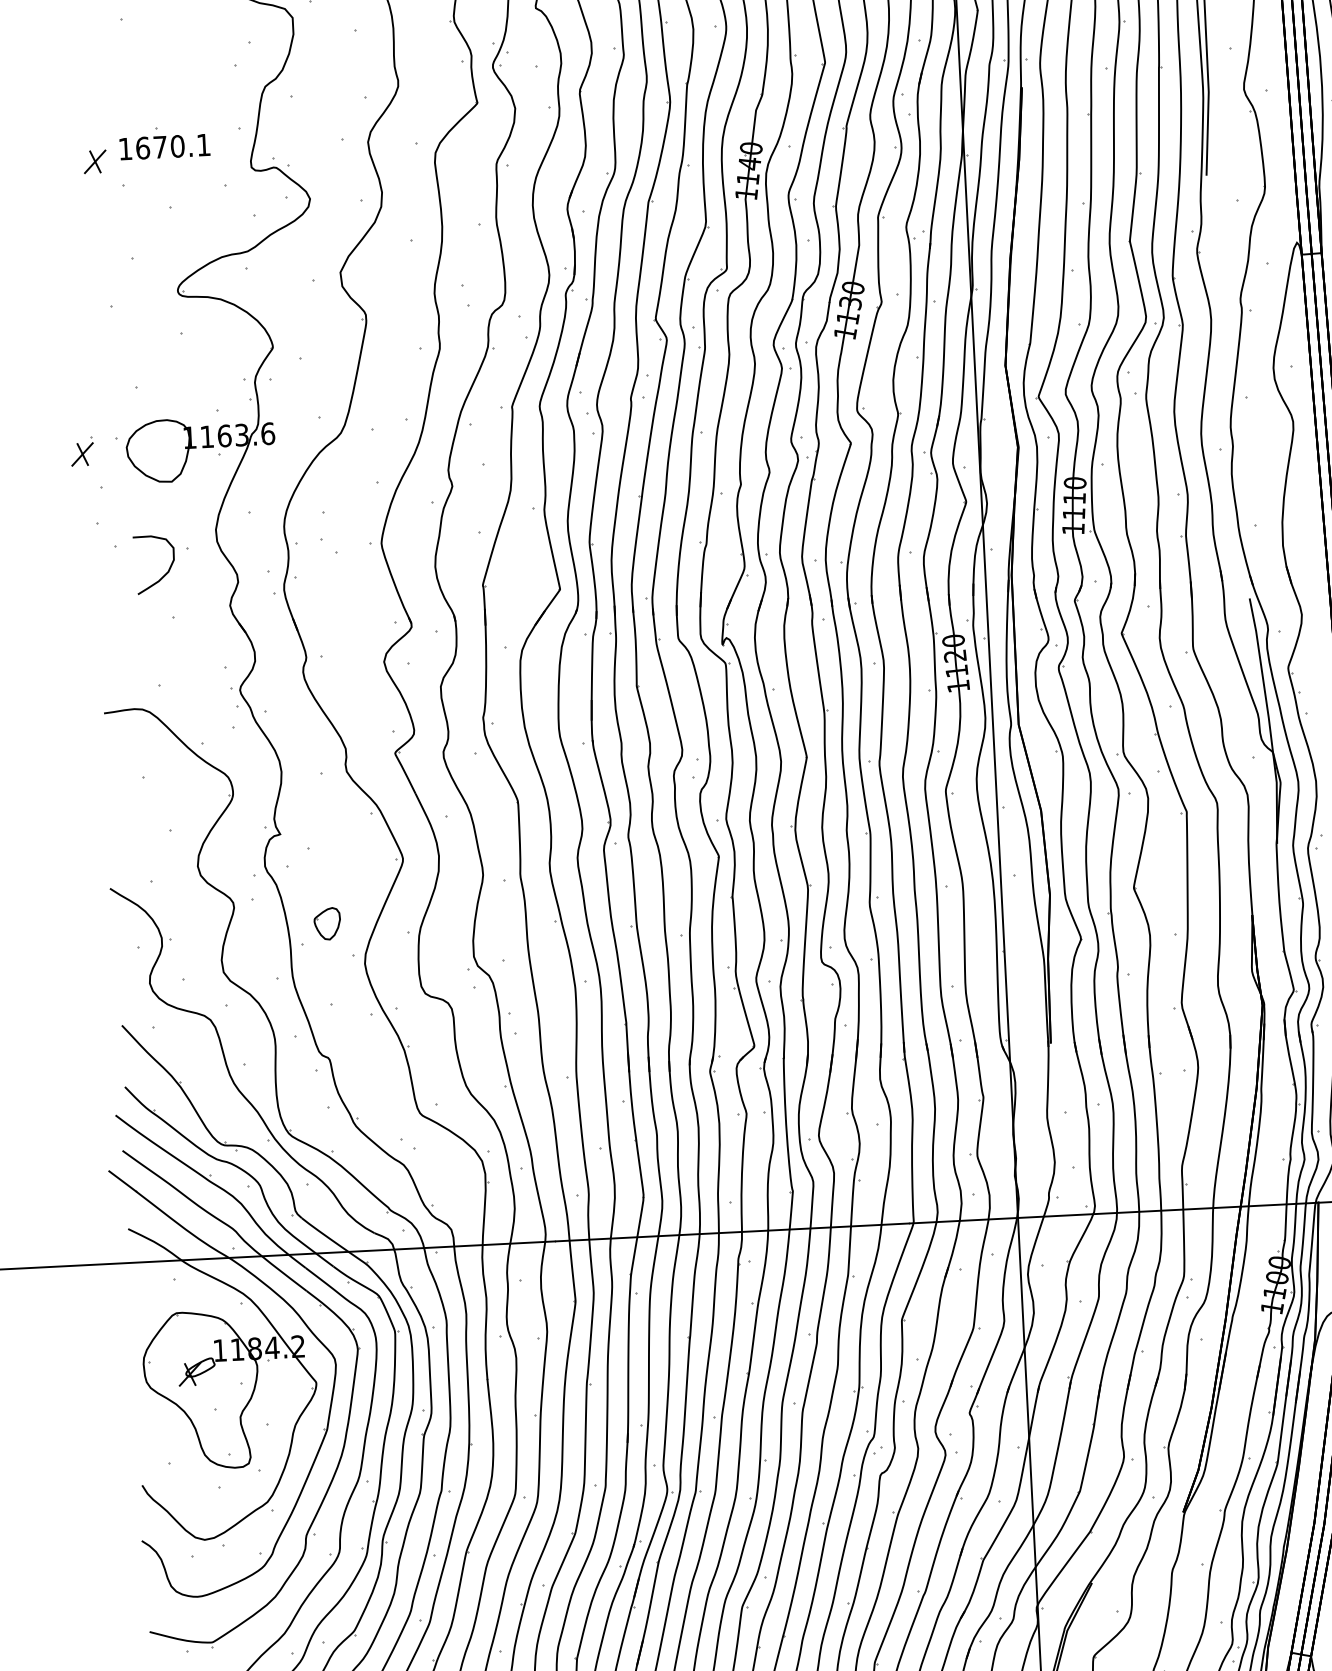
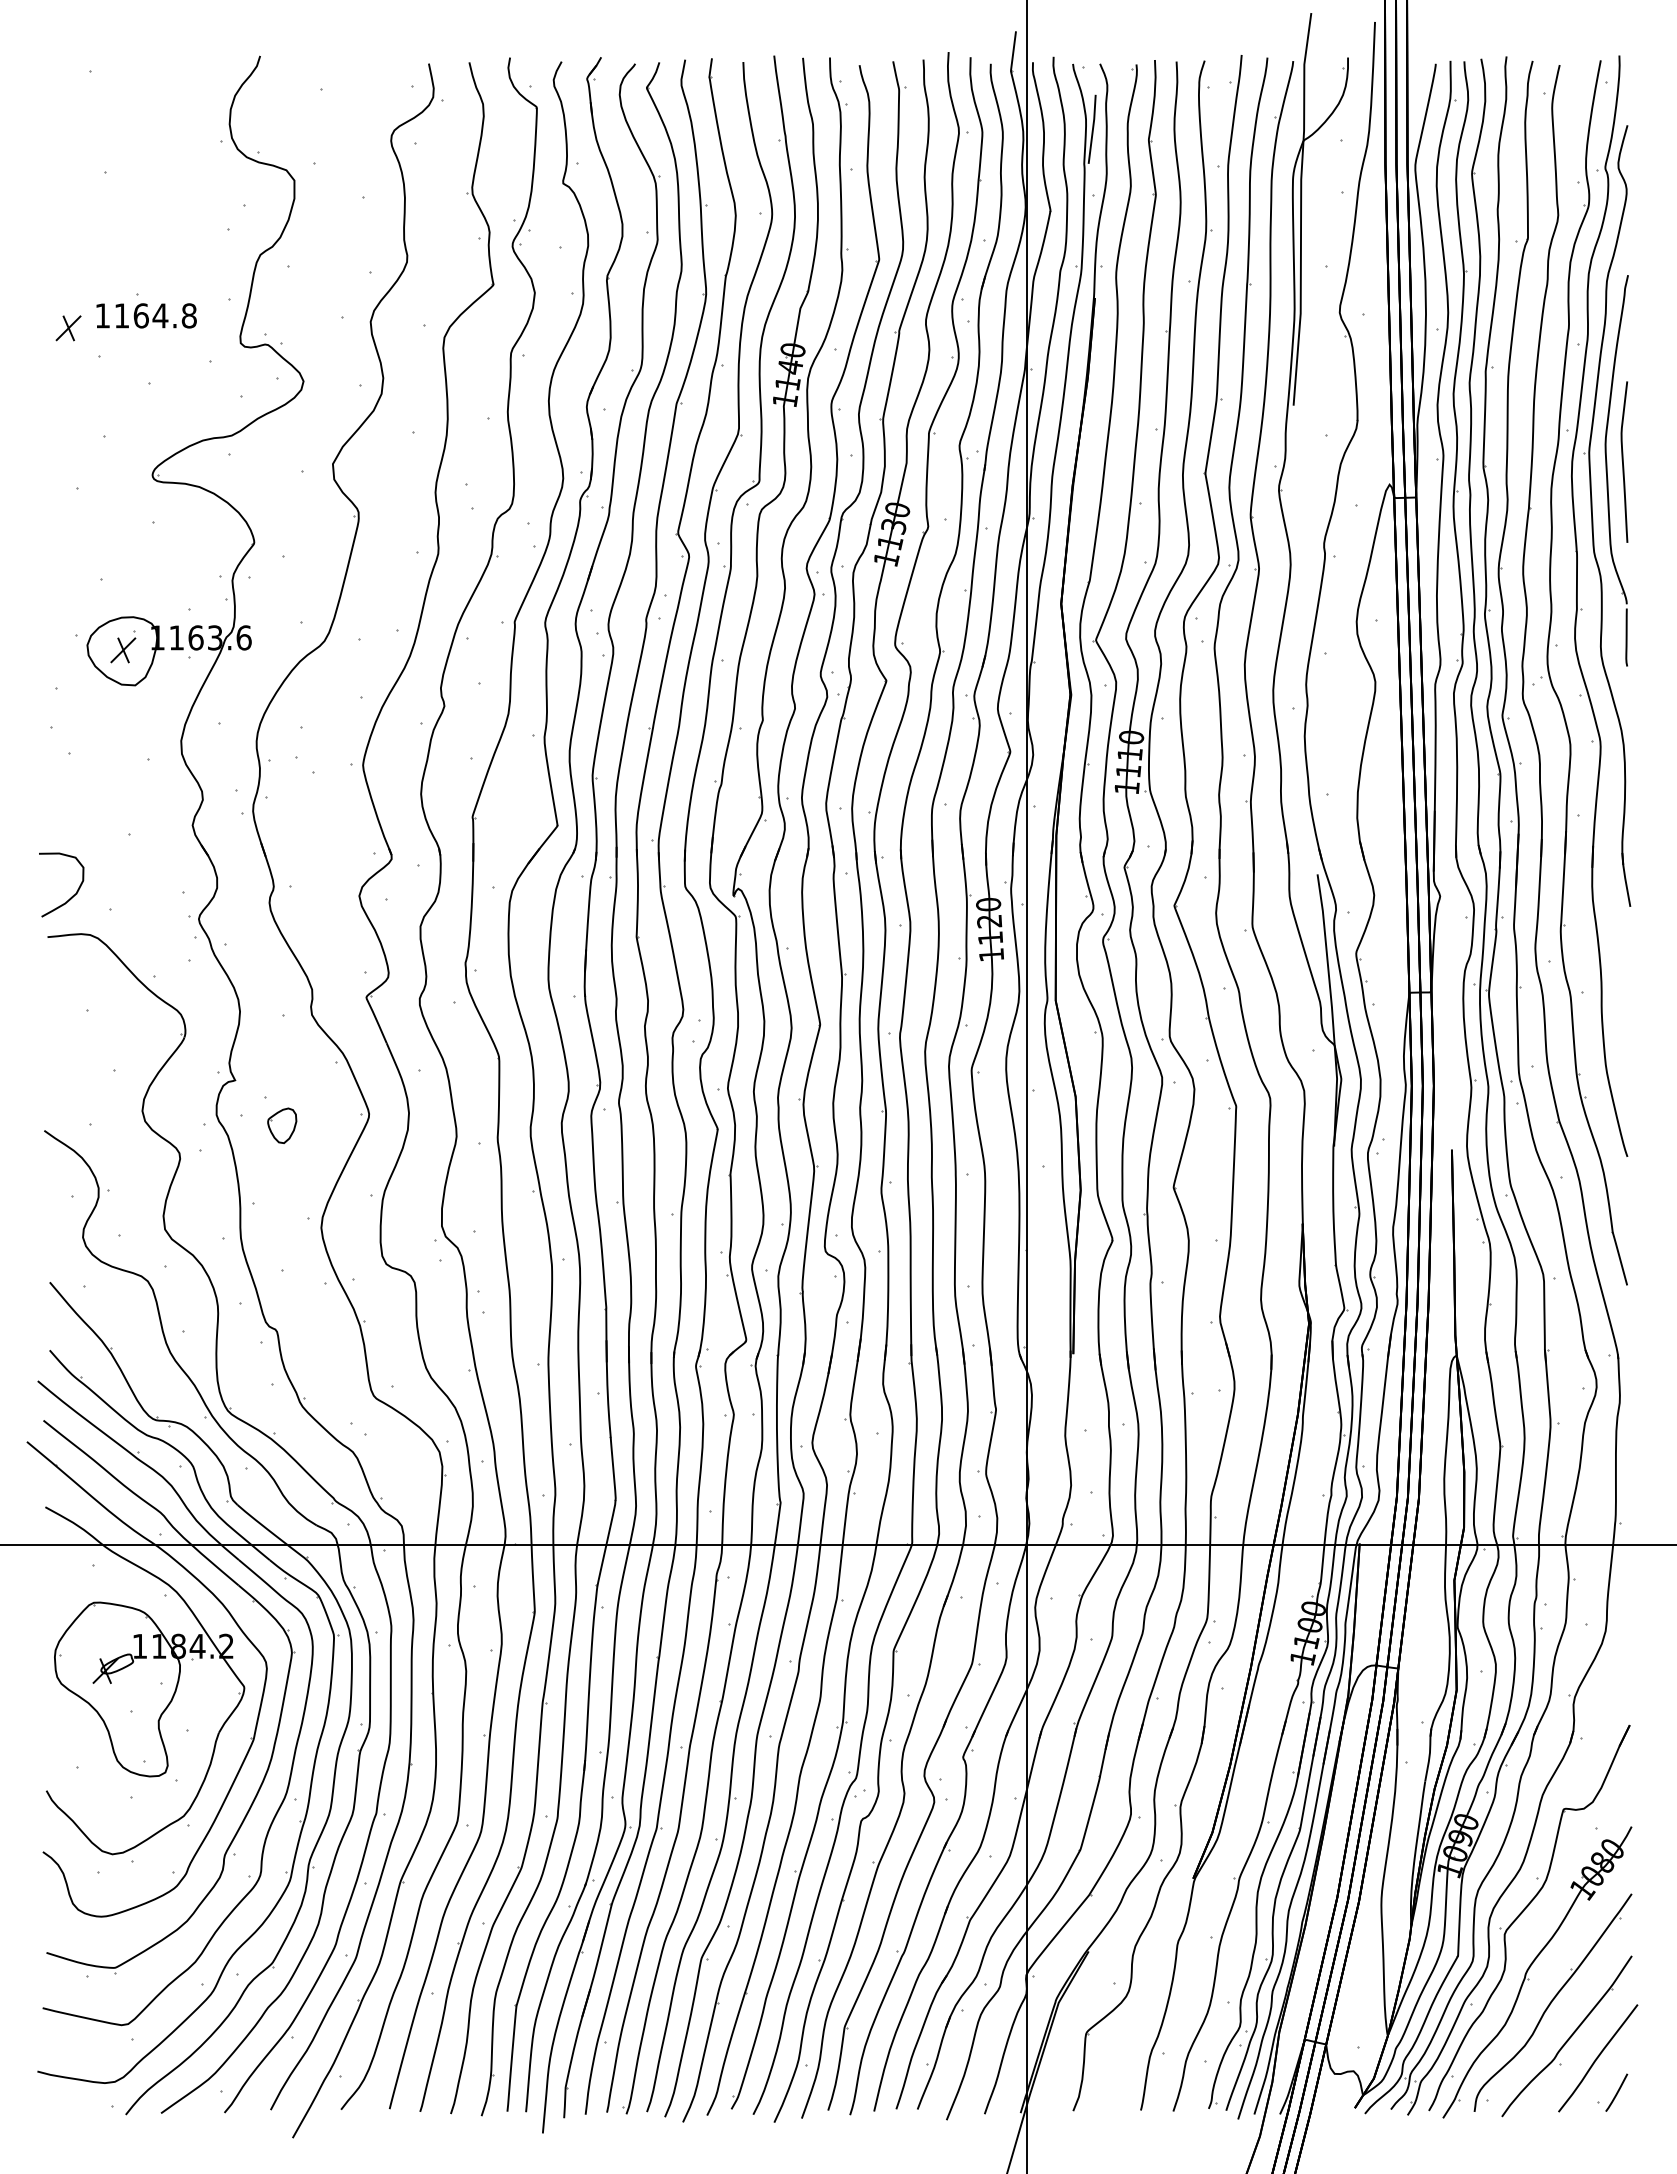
text: (173, 146) -> (155, 315), 1670.1 -> 1164.8
part: (82, 450) -> (123, 646), moved
curve: (164, 573) -> (72, 895), moved
part: (327, 923) -> (282, 1125), moved

